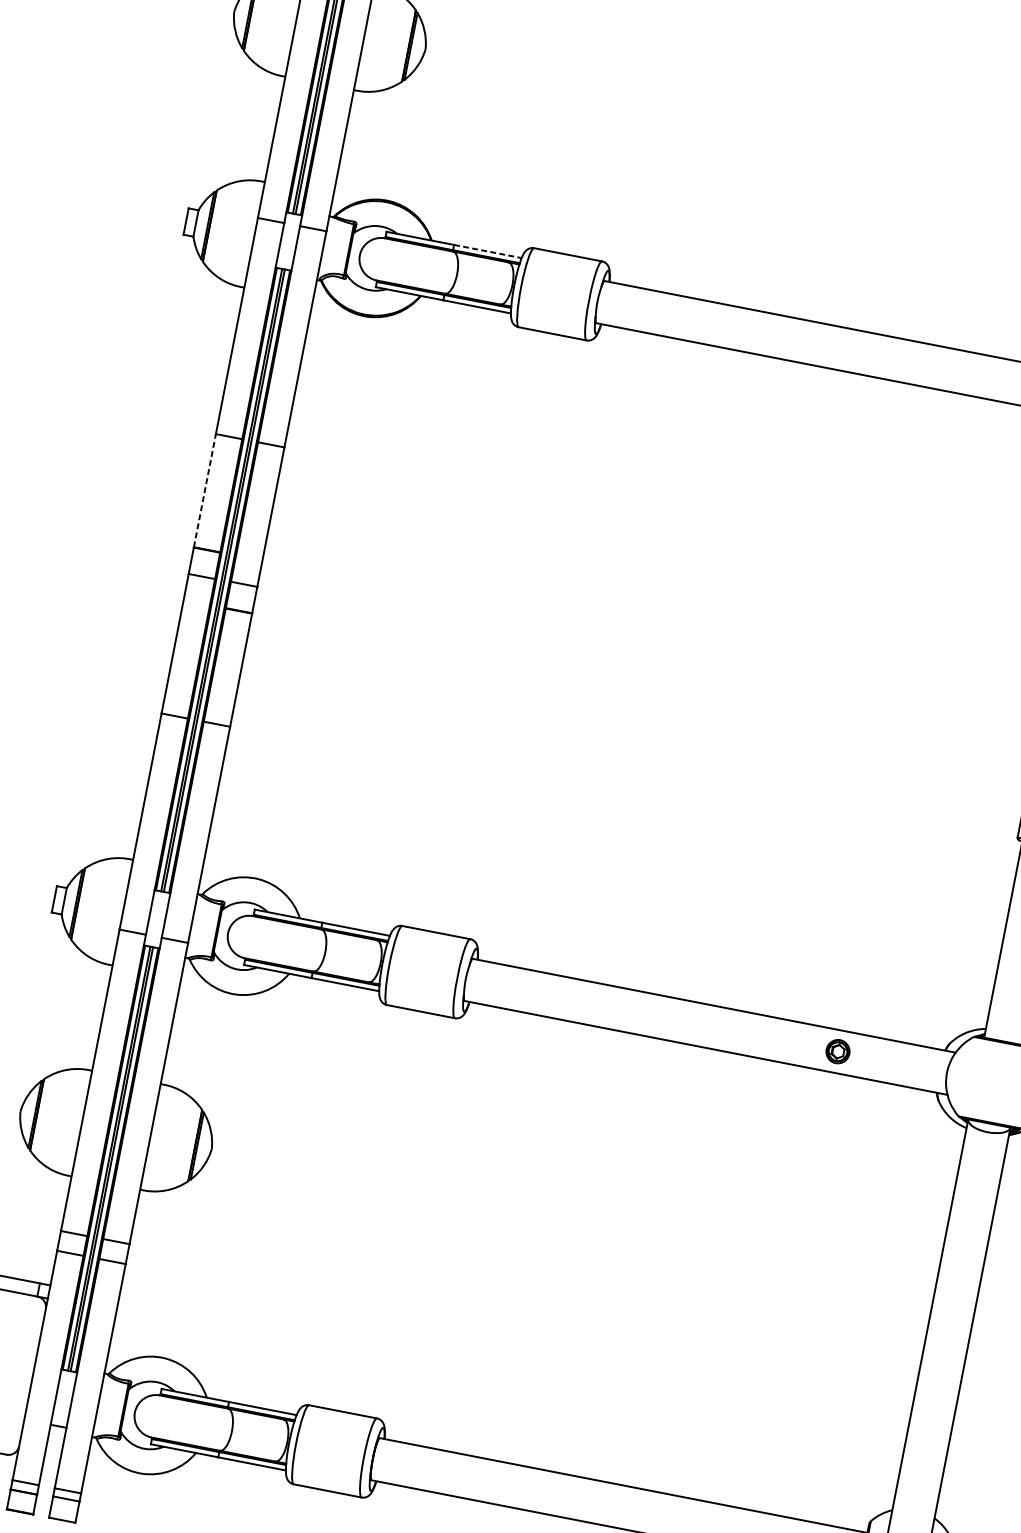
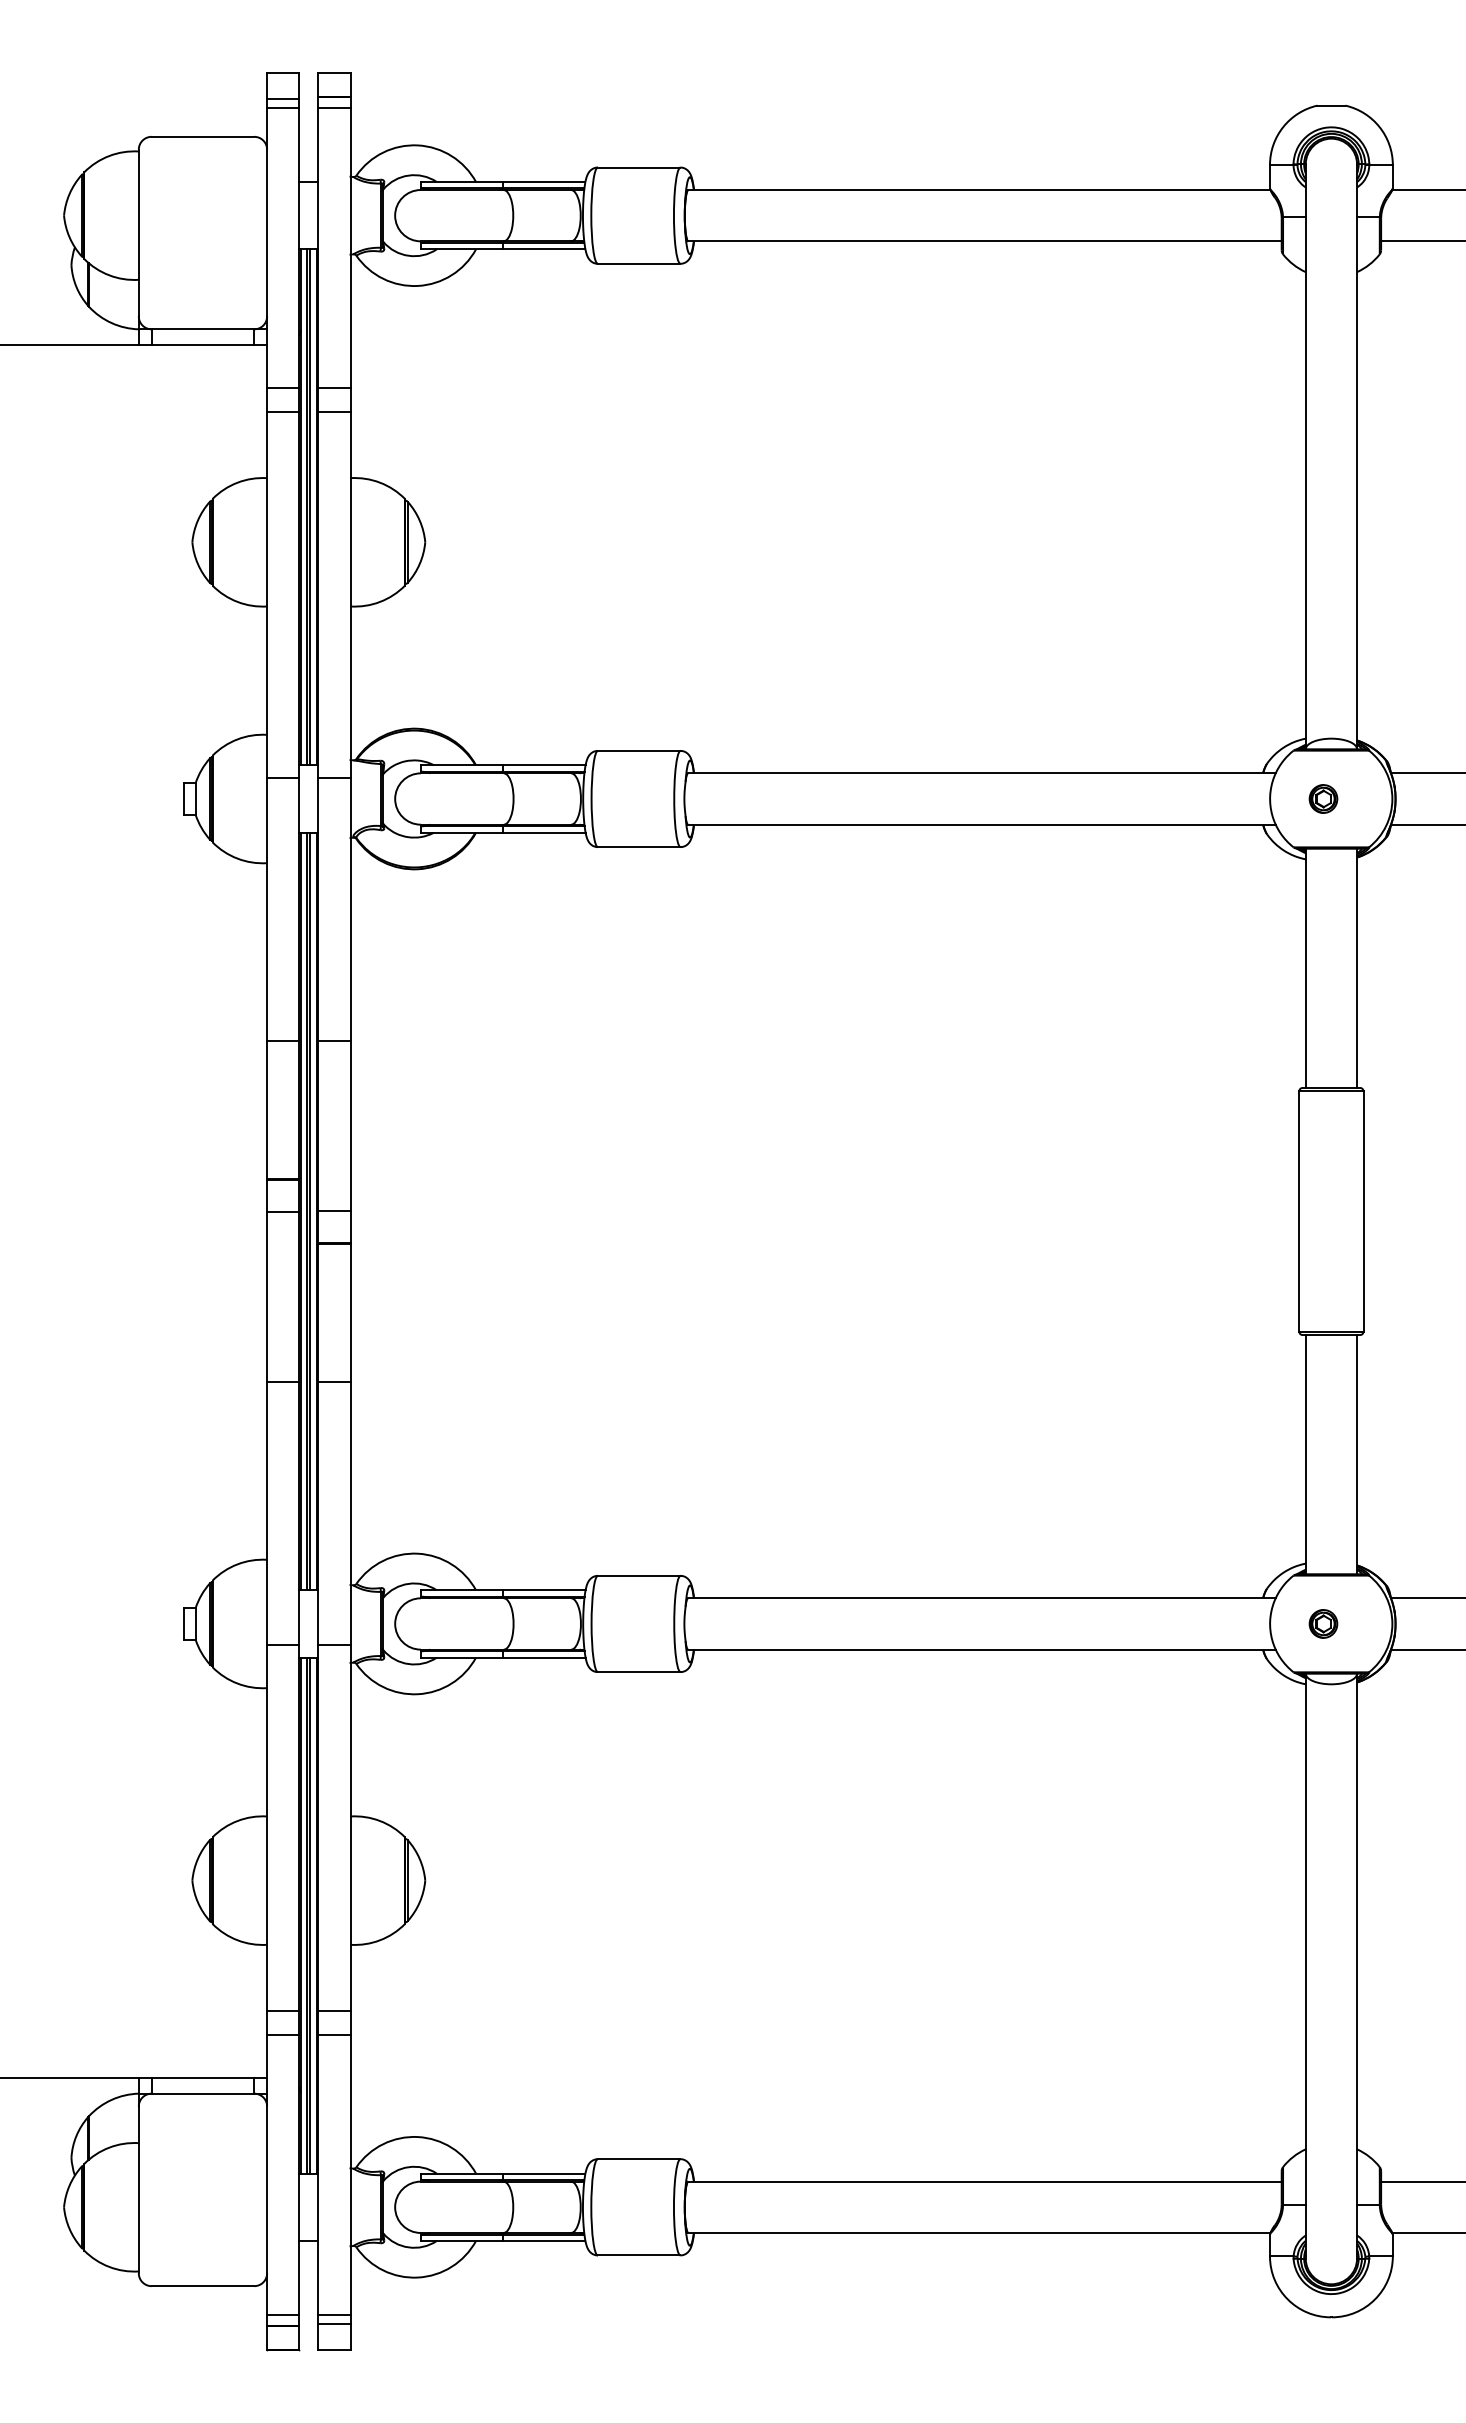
line: (487, 251) -> (544, 765), dashed -> solid
line: (205, 490) -> (267, 1110), dashed -> solid
part: (838, 1051) -> (1323, 1623), moved

